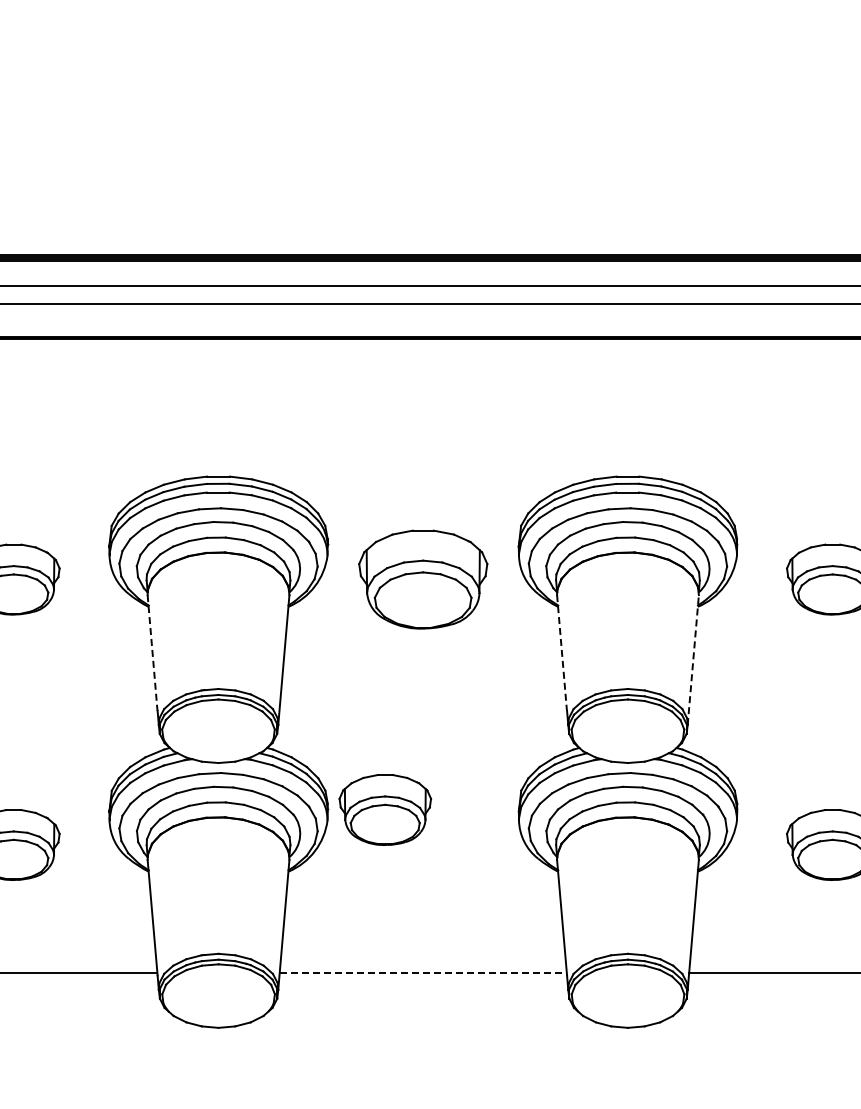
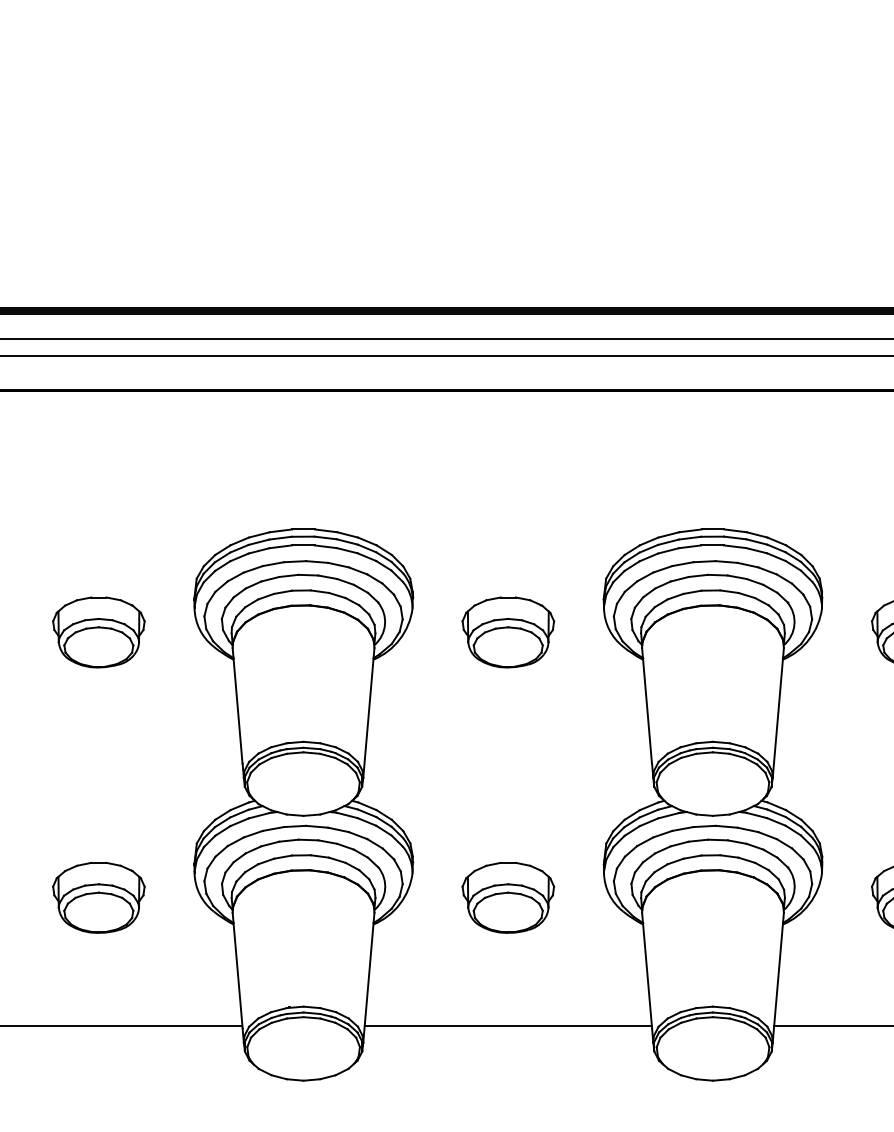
part: (423, 579) -> (508, 632), size x0.71
line: (152, 652) -> (237, 705), dashed -> solid
line: (562, 652) -> (647, 705), dashed -> solid
line: (693, 659) -> (778, 712), dashed -> solid
part: (385, 809) -> (508, 897), moved
line: (423, 972) -> (508, 1025), dashed -> solid

